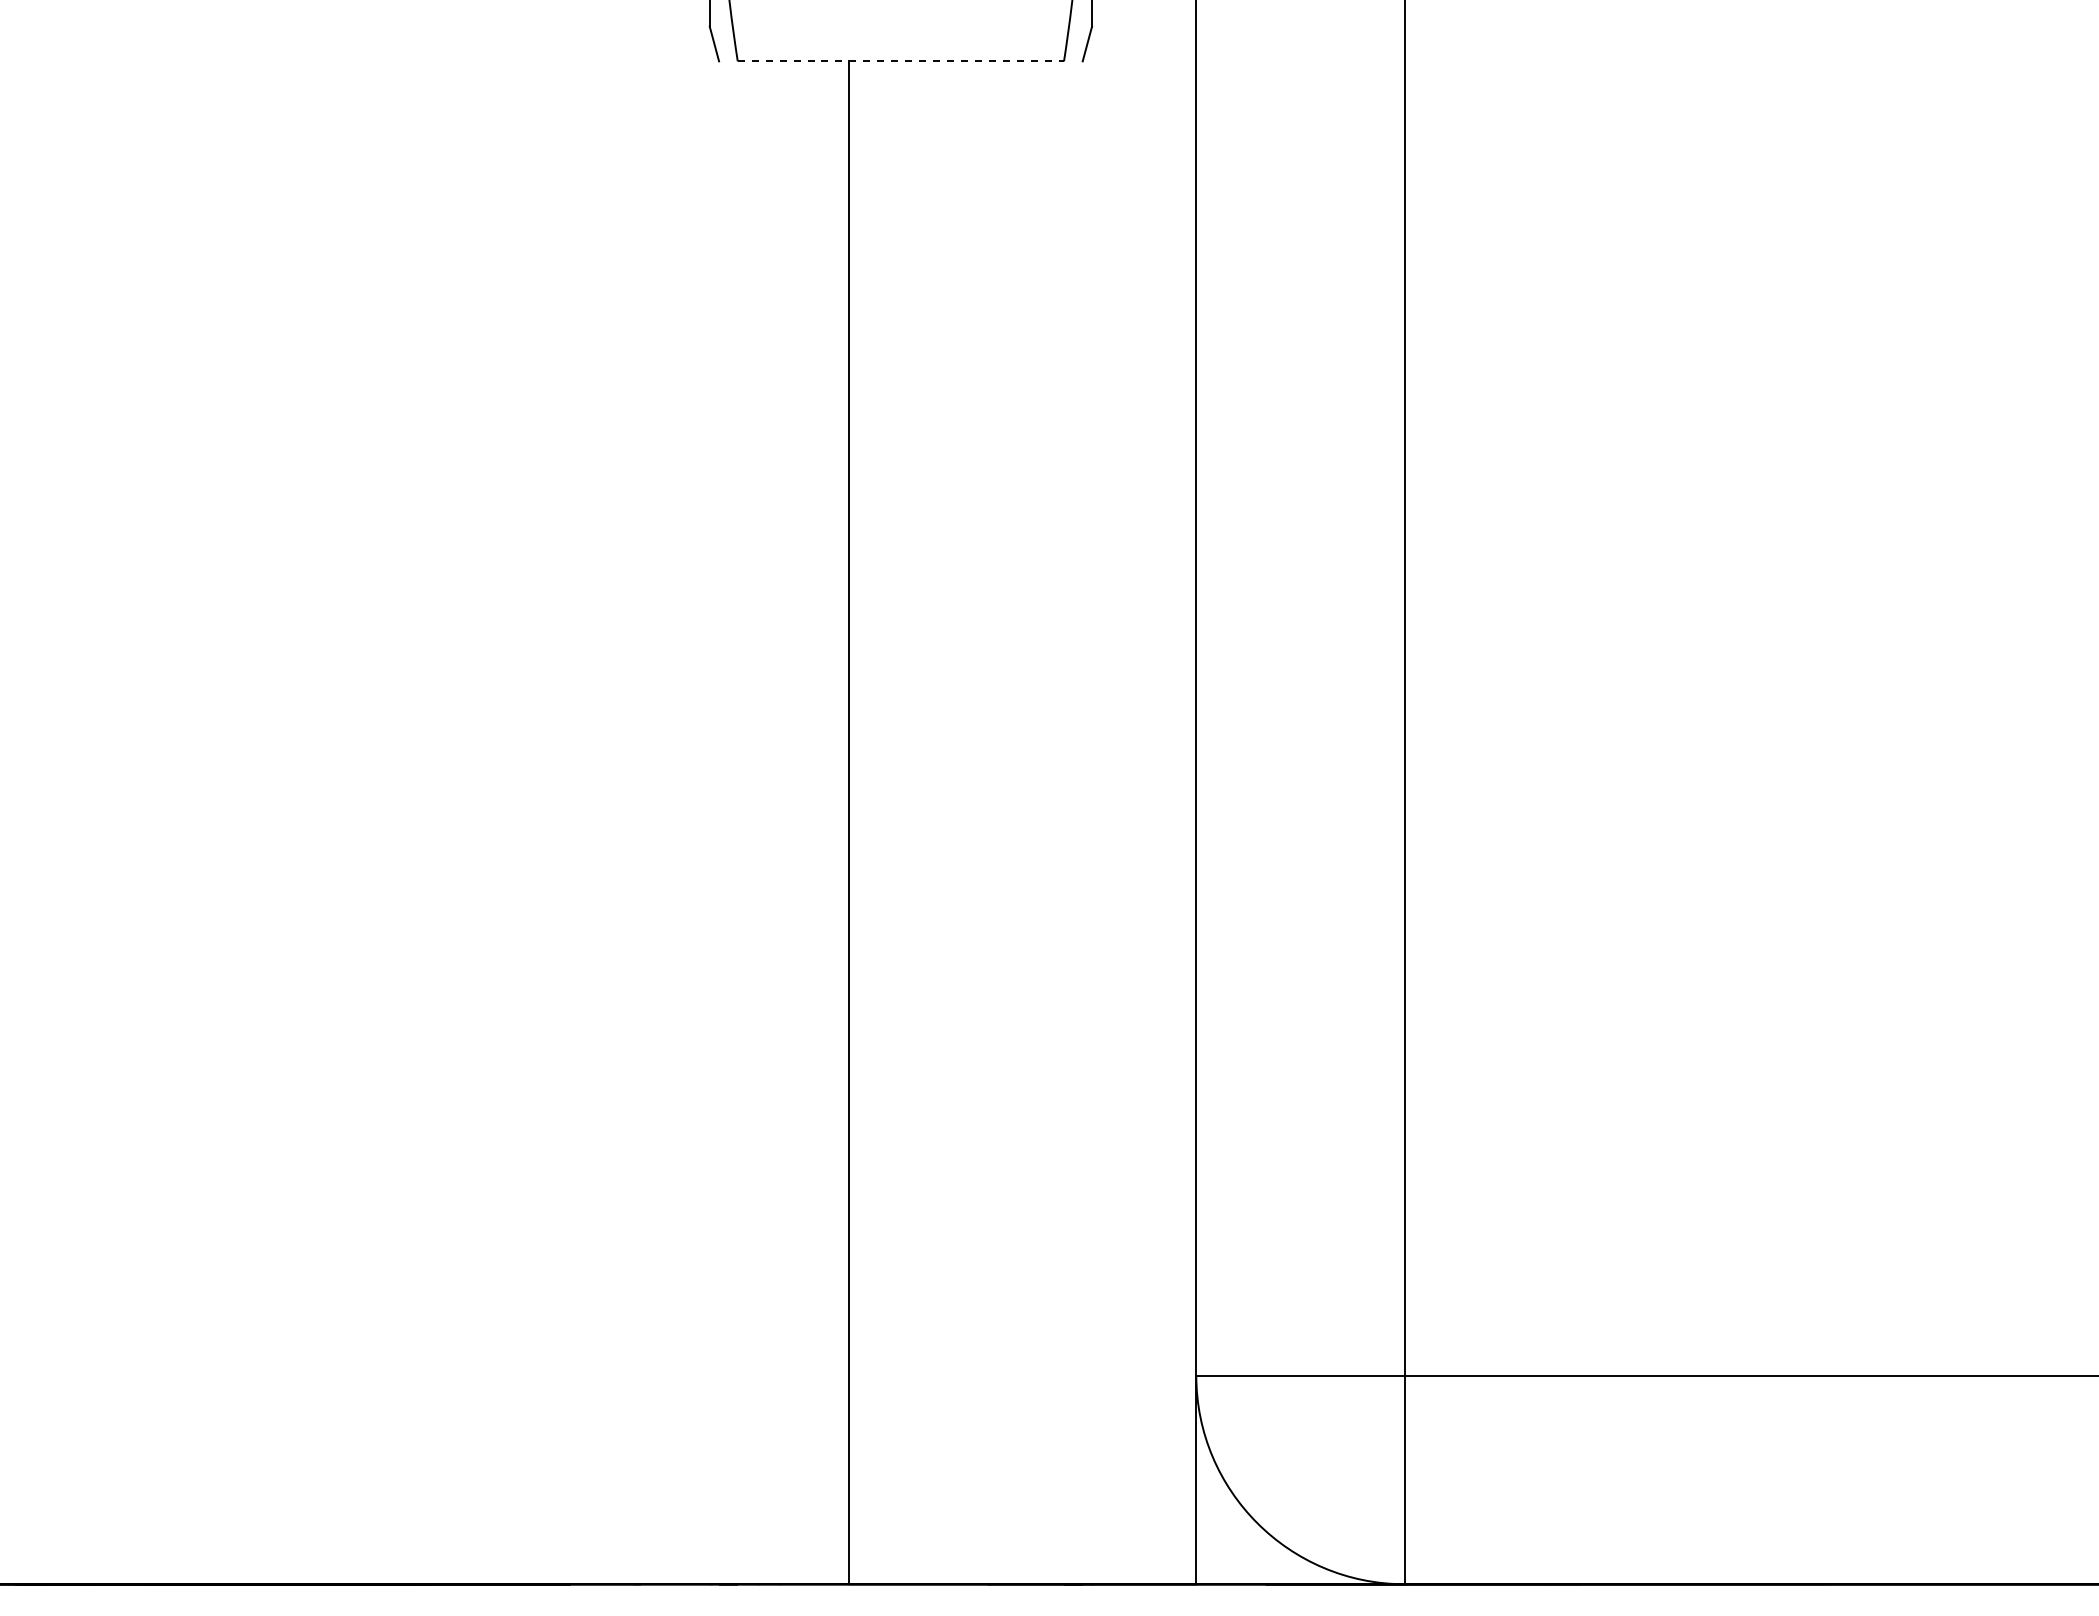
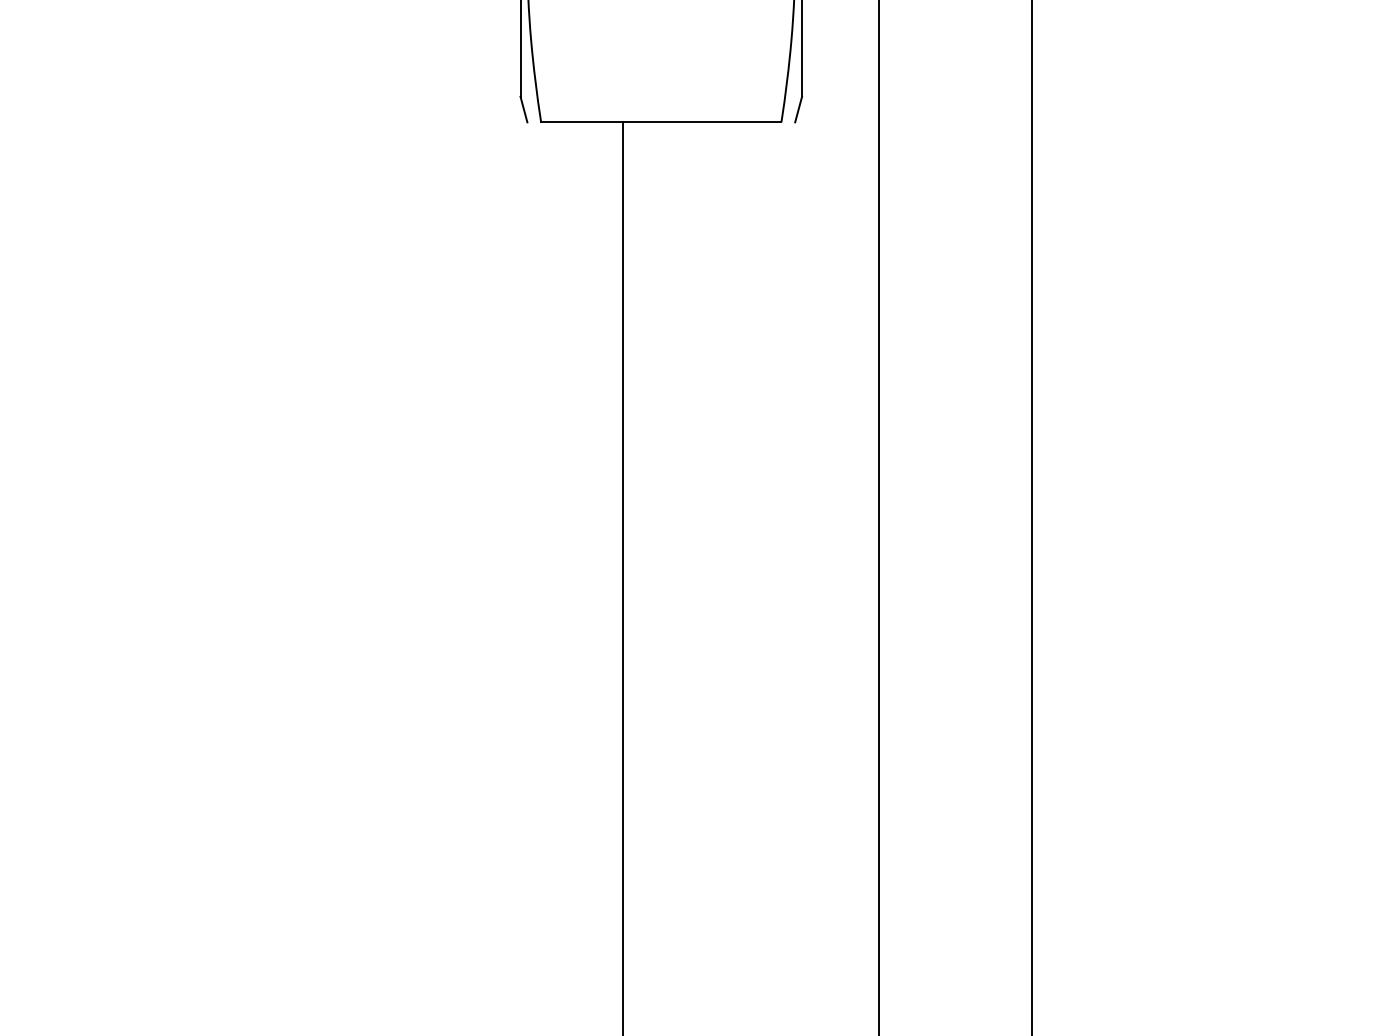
line: (901, 61) -> (661, 122), dashed -> solid

